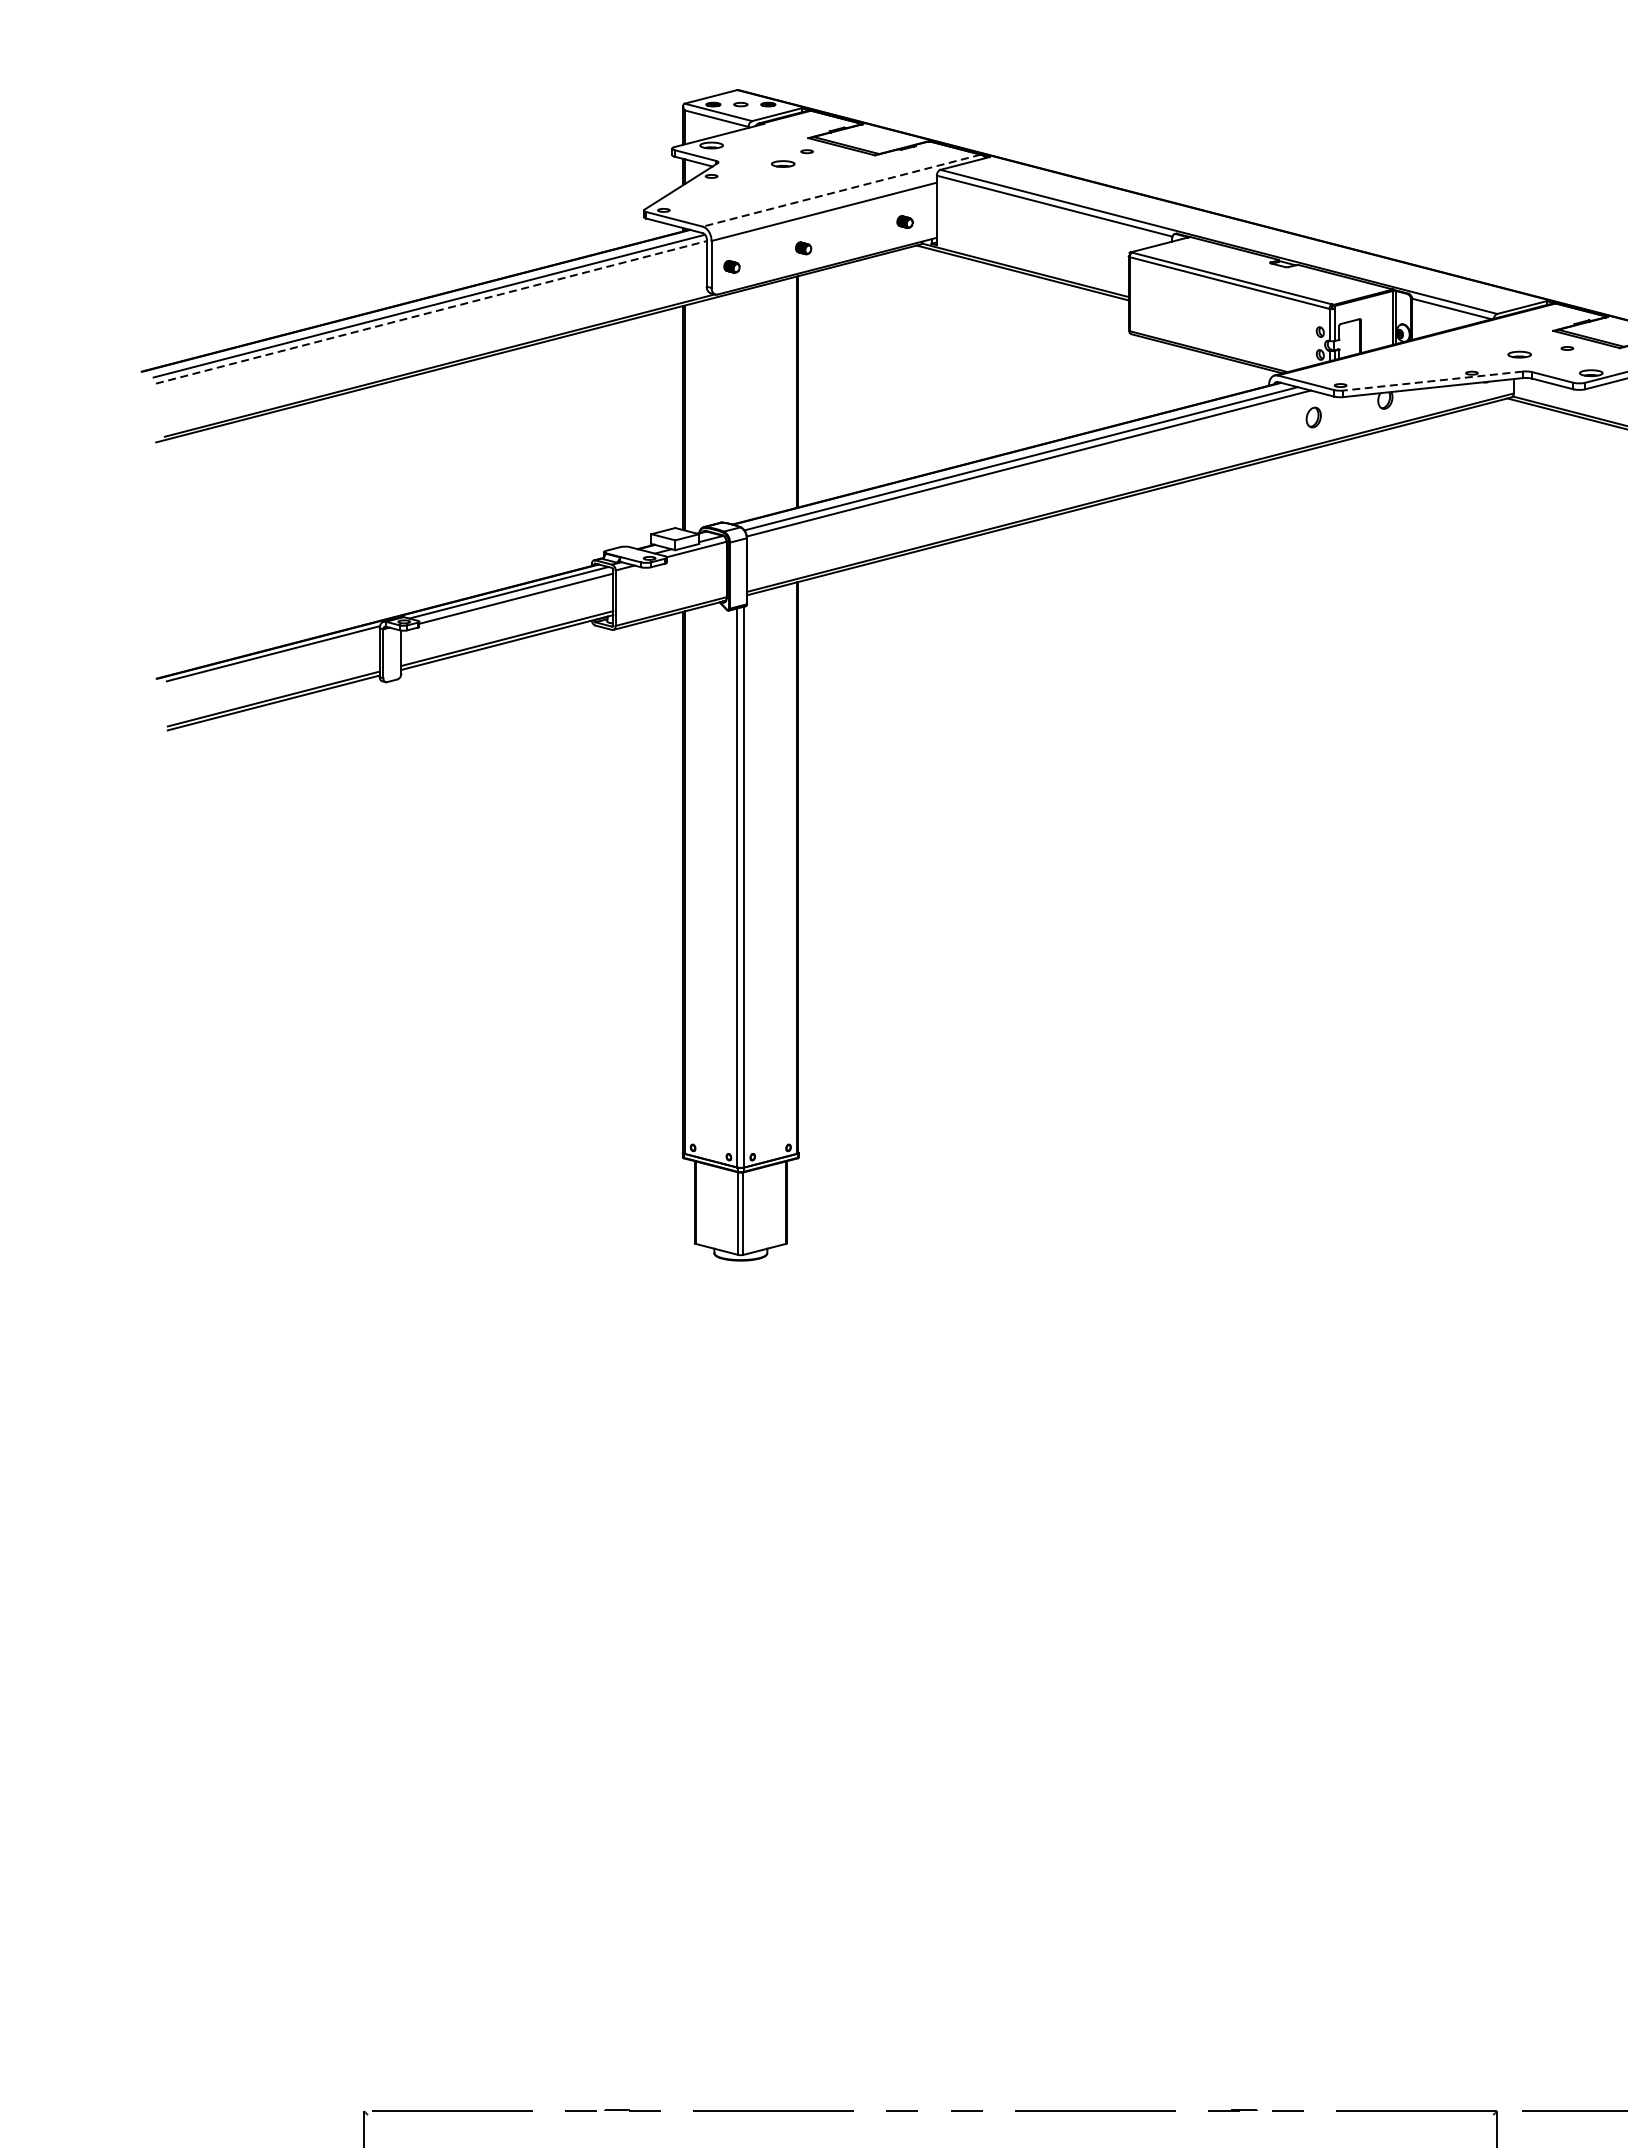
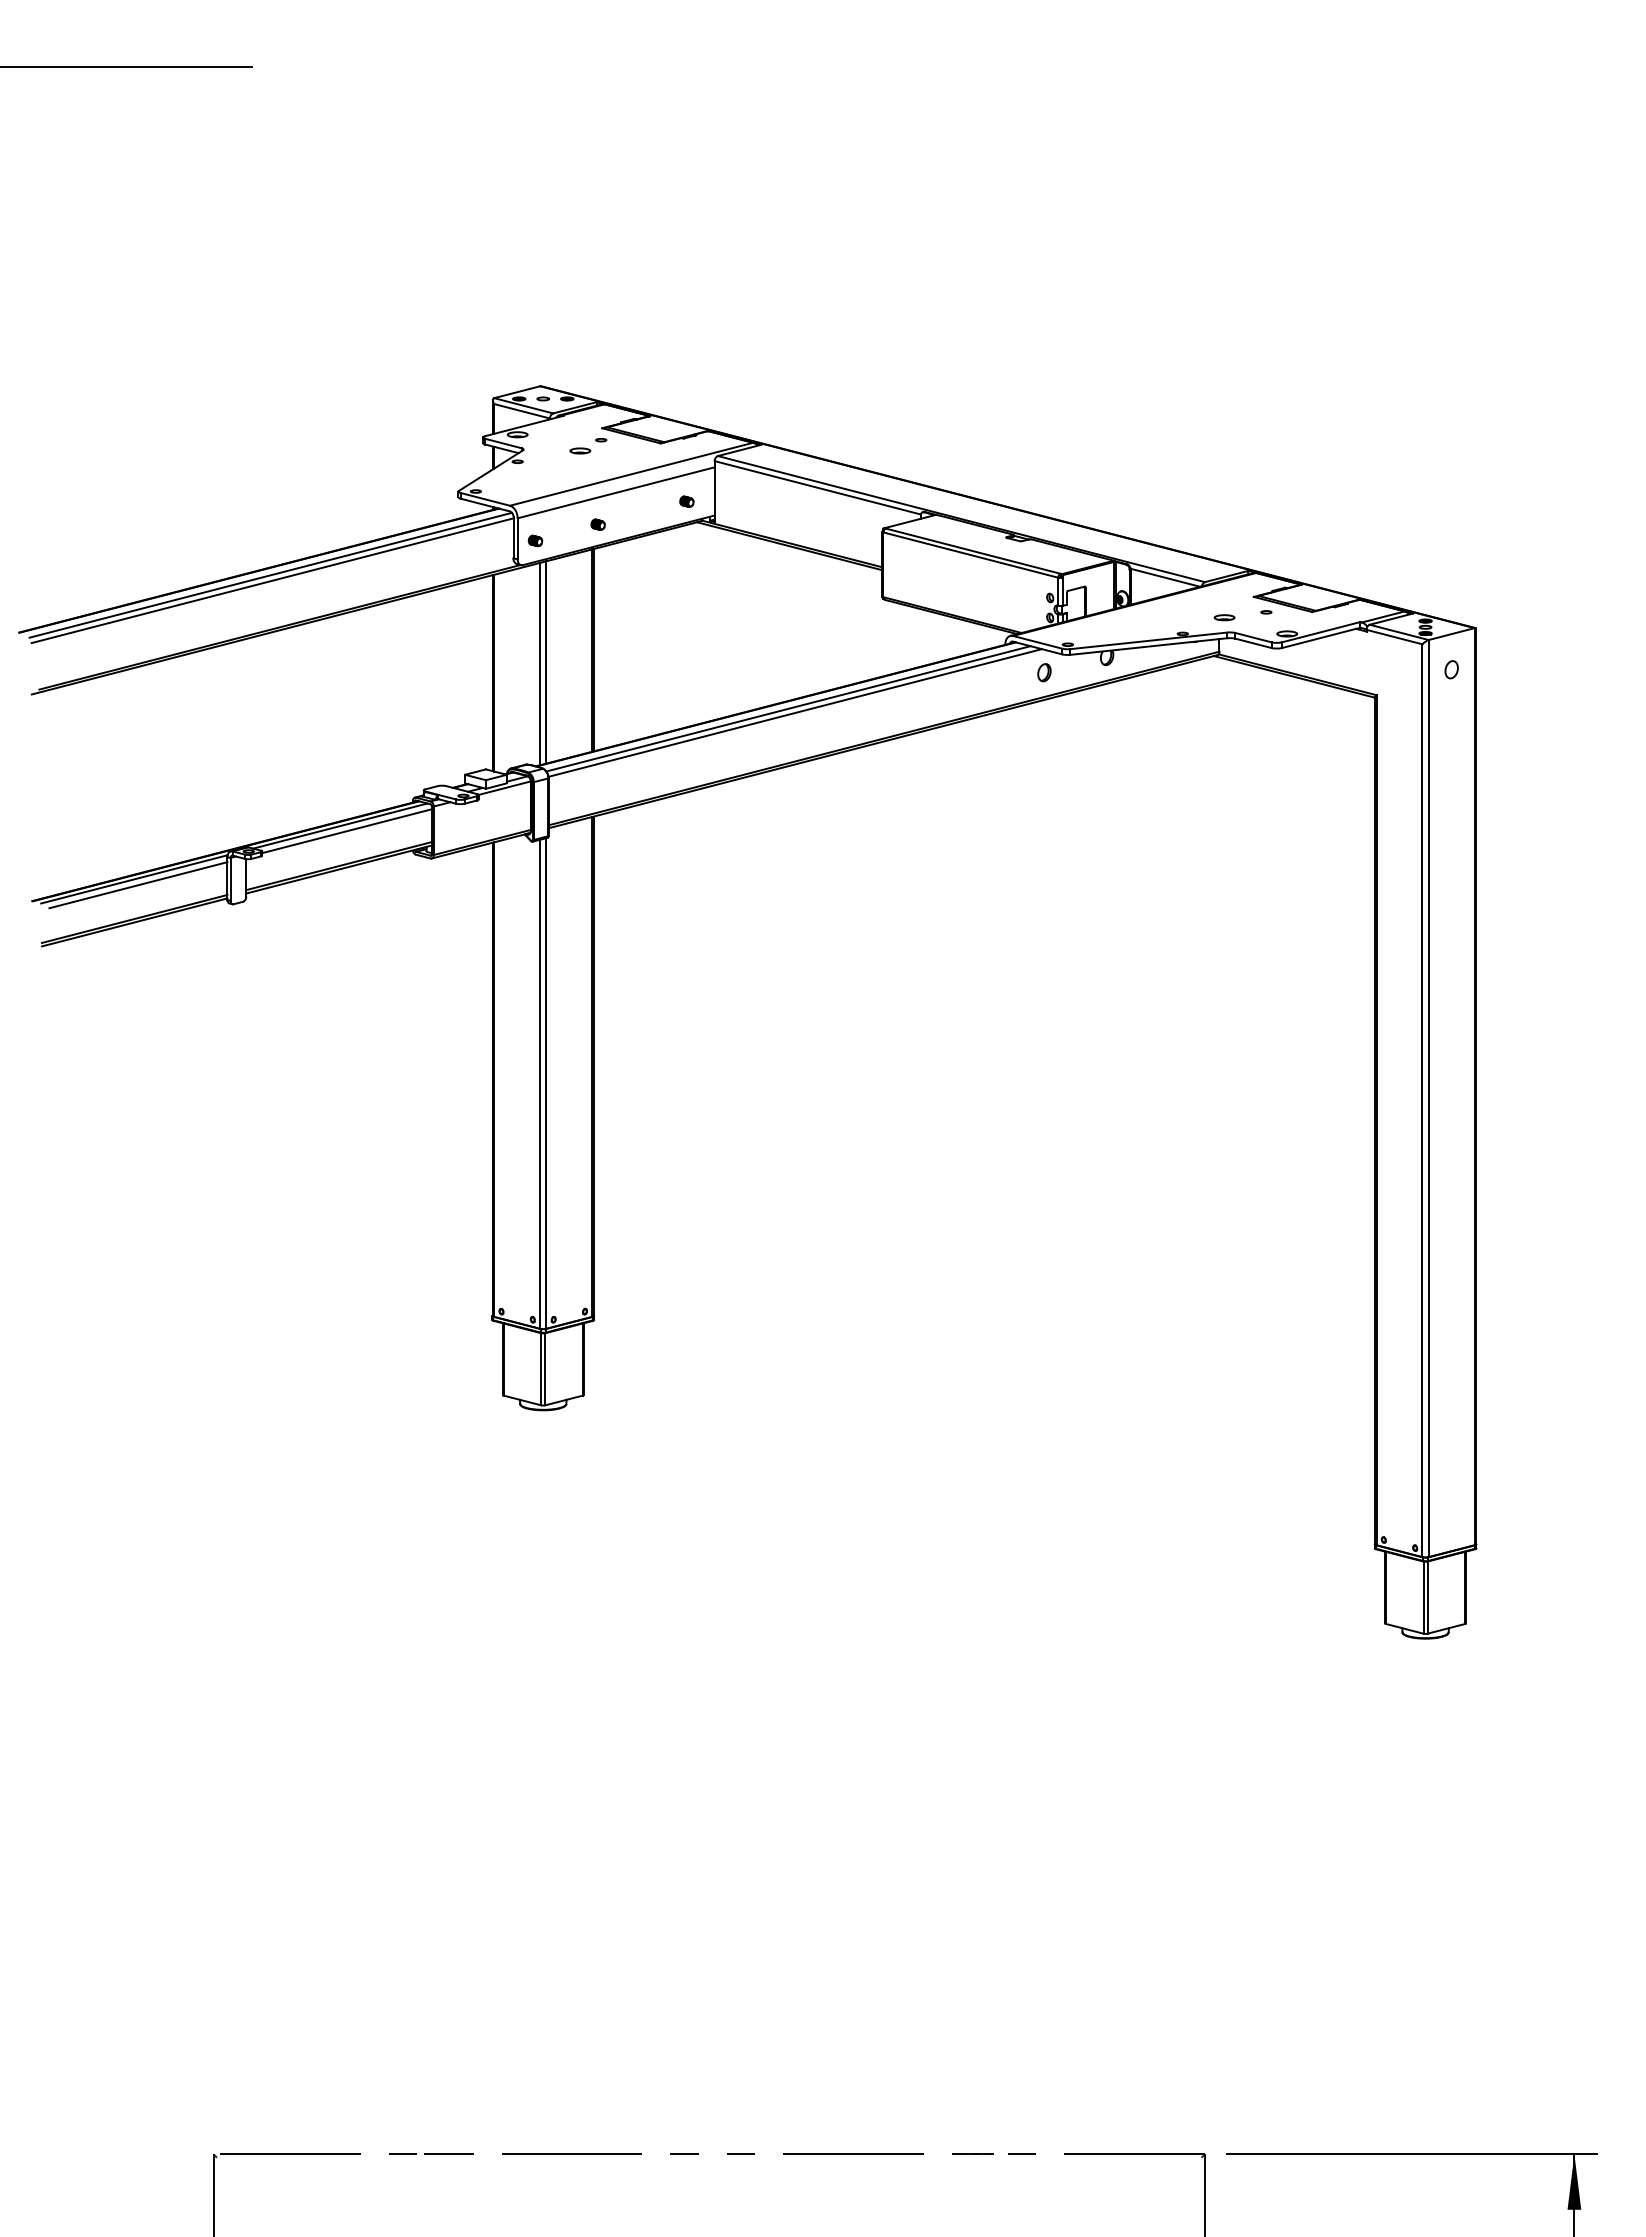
line: (841, 190) -> (631, 474), dashed -> solid
line: (431, 312) -> (272, 580), dashed -> solid
line: (1432, 380) -> (1148, 640), dashed -> solid
line: (744, 405) -> (546, 662), added
line: (737, 406) -> (540, 663), added
line: (278, 660) -> (138, 885), added

